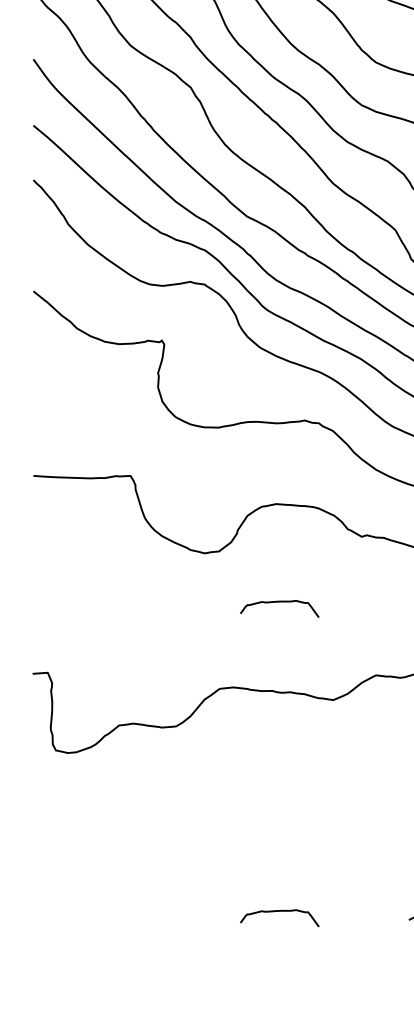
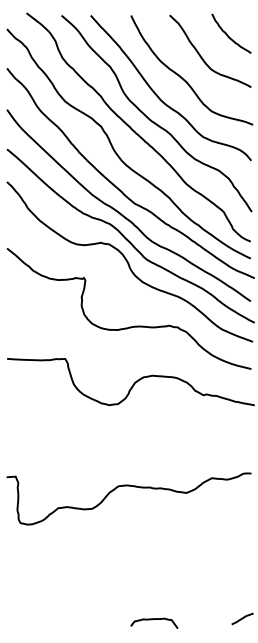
curve: (276, 603) -> (152, 435), removed

